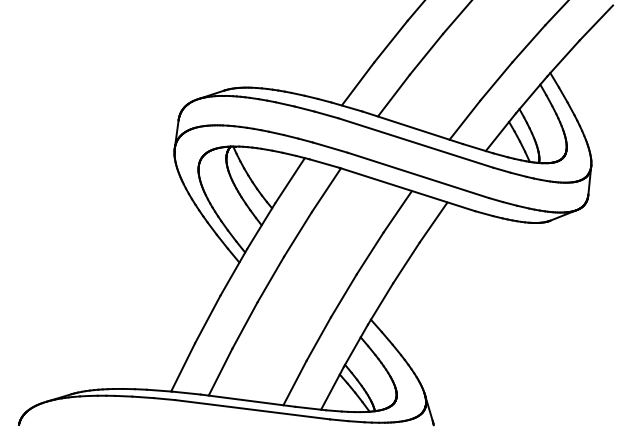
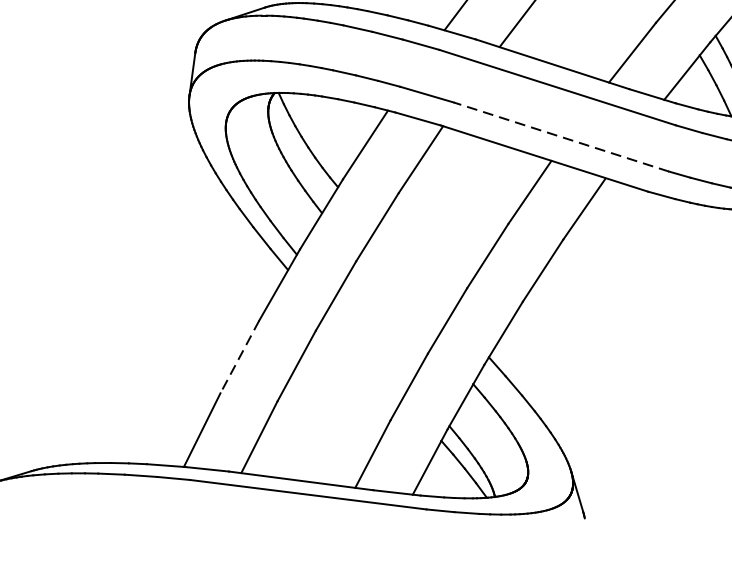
line: (417, 175) -> (559, 137), solid -> dashed
line: (207, 319) -> (239, 356), solid -> dashed

